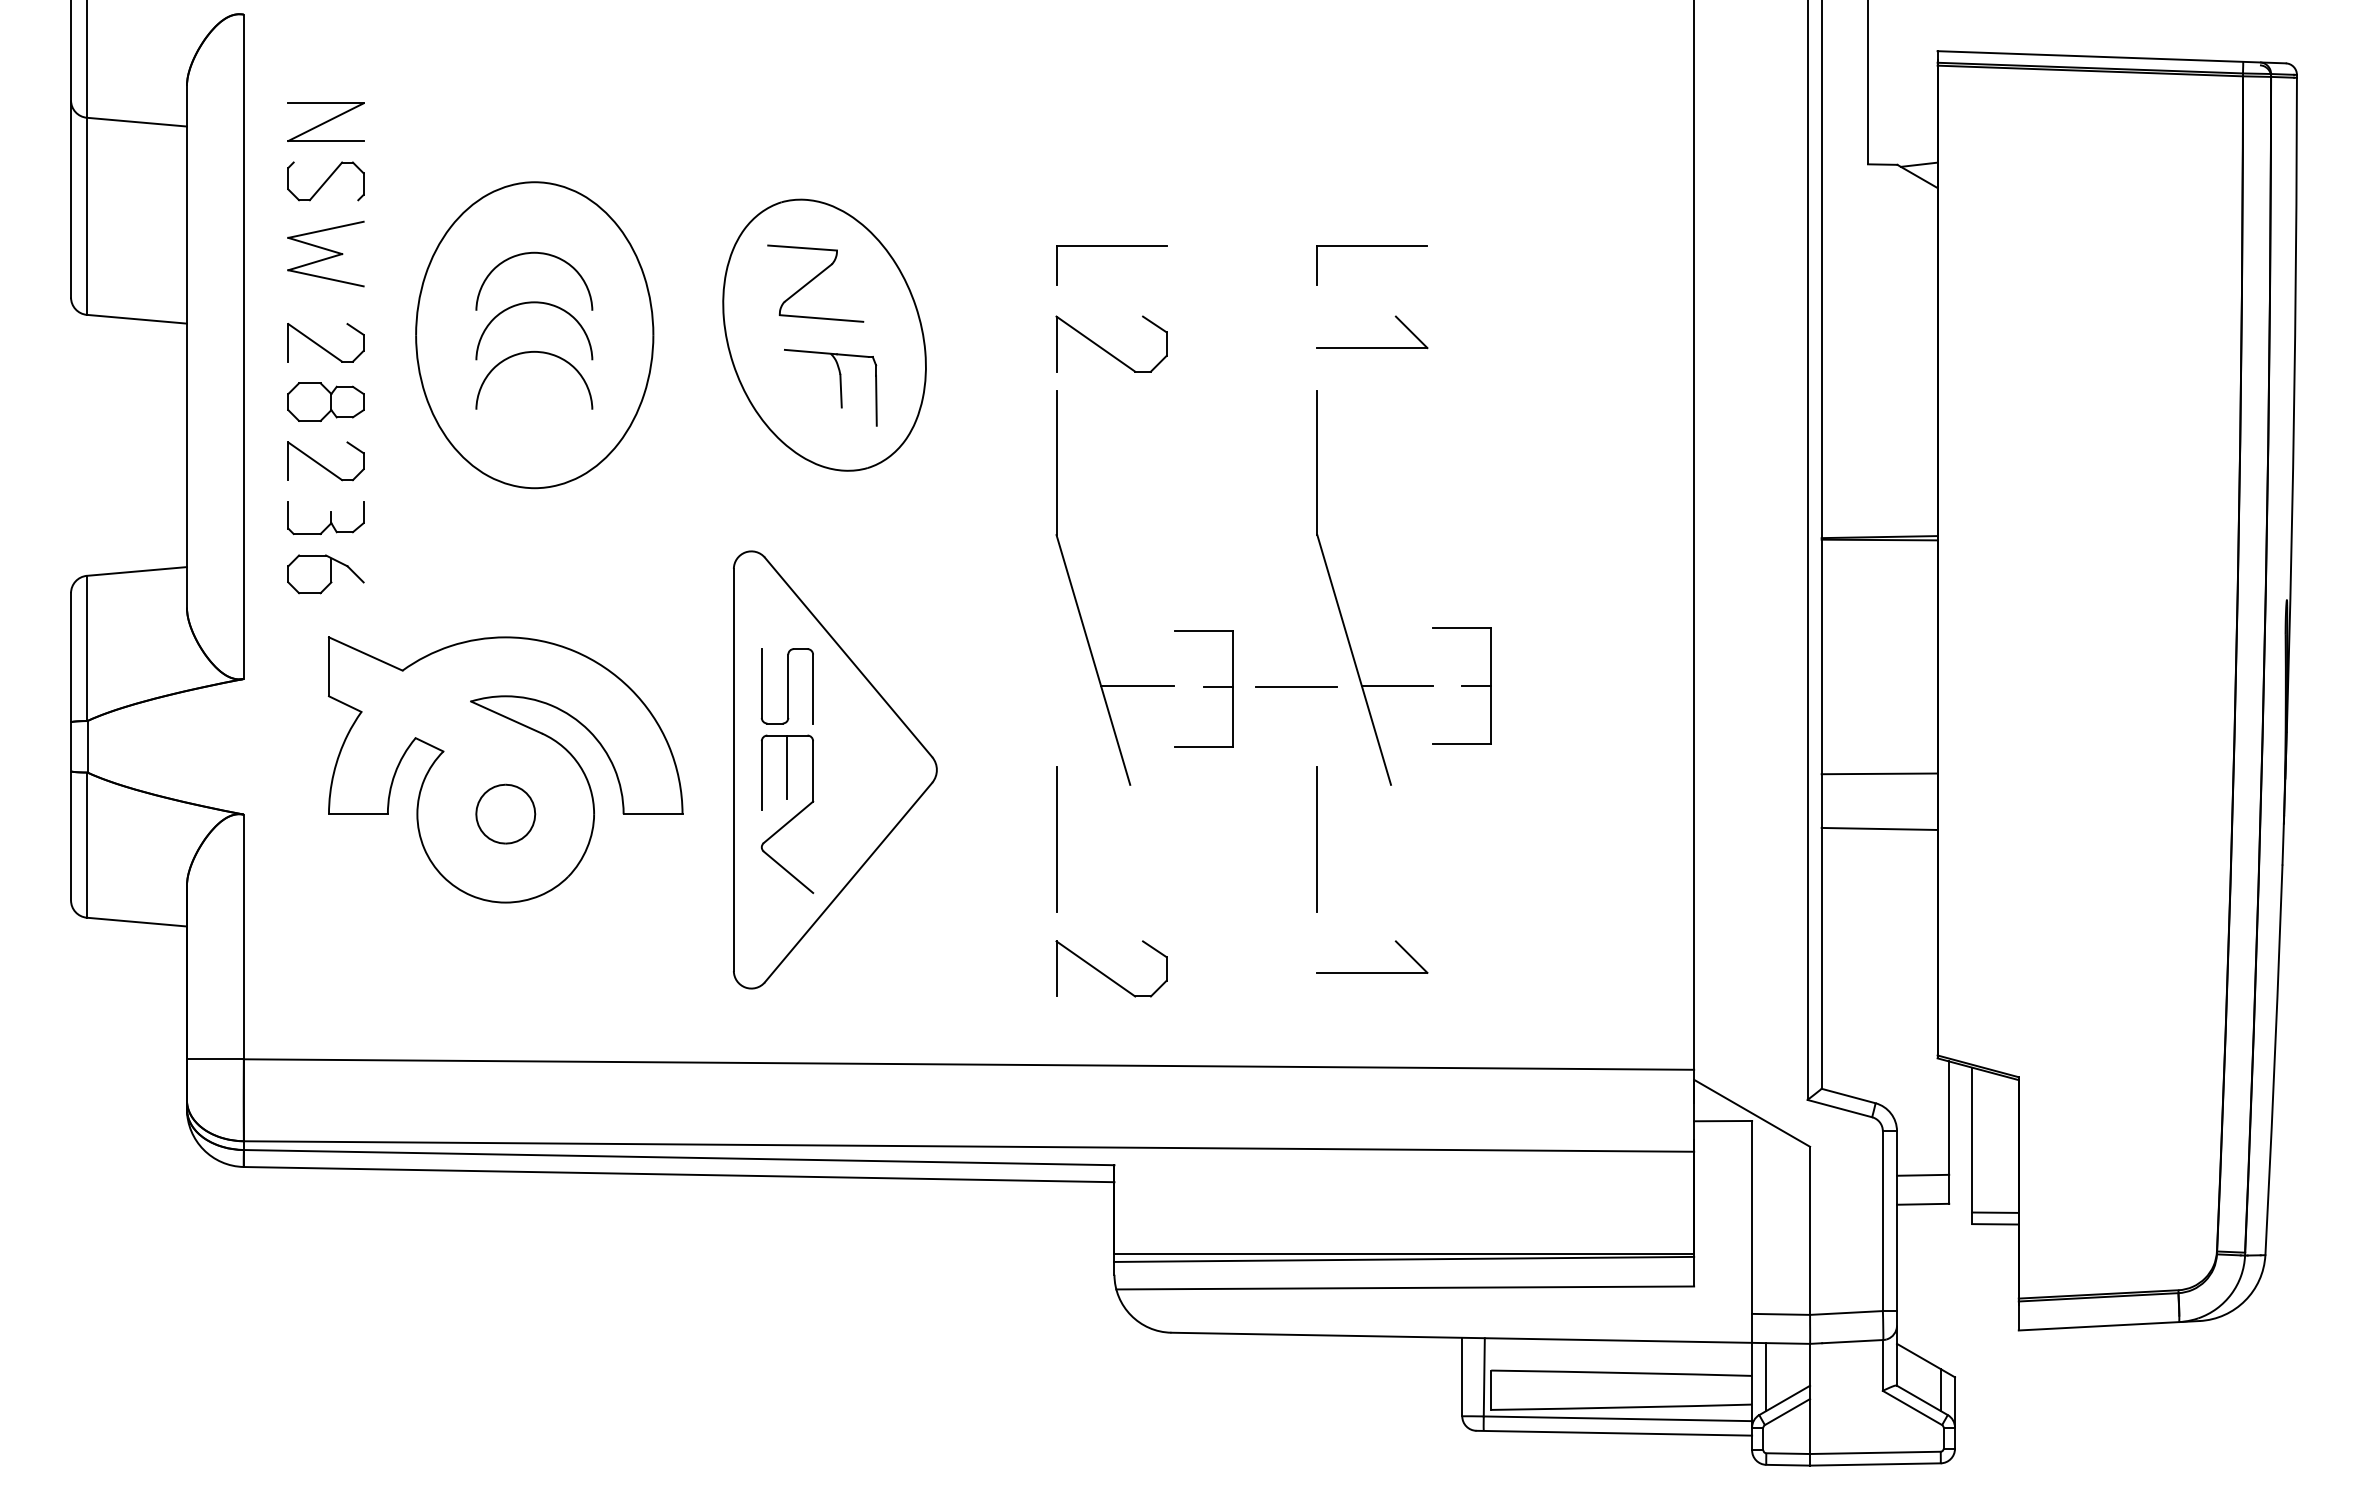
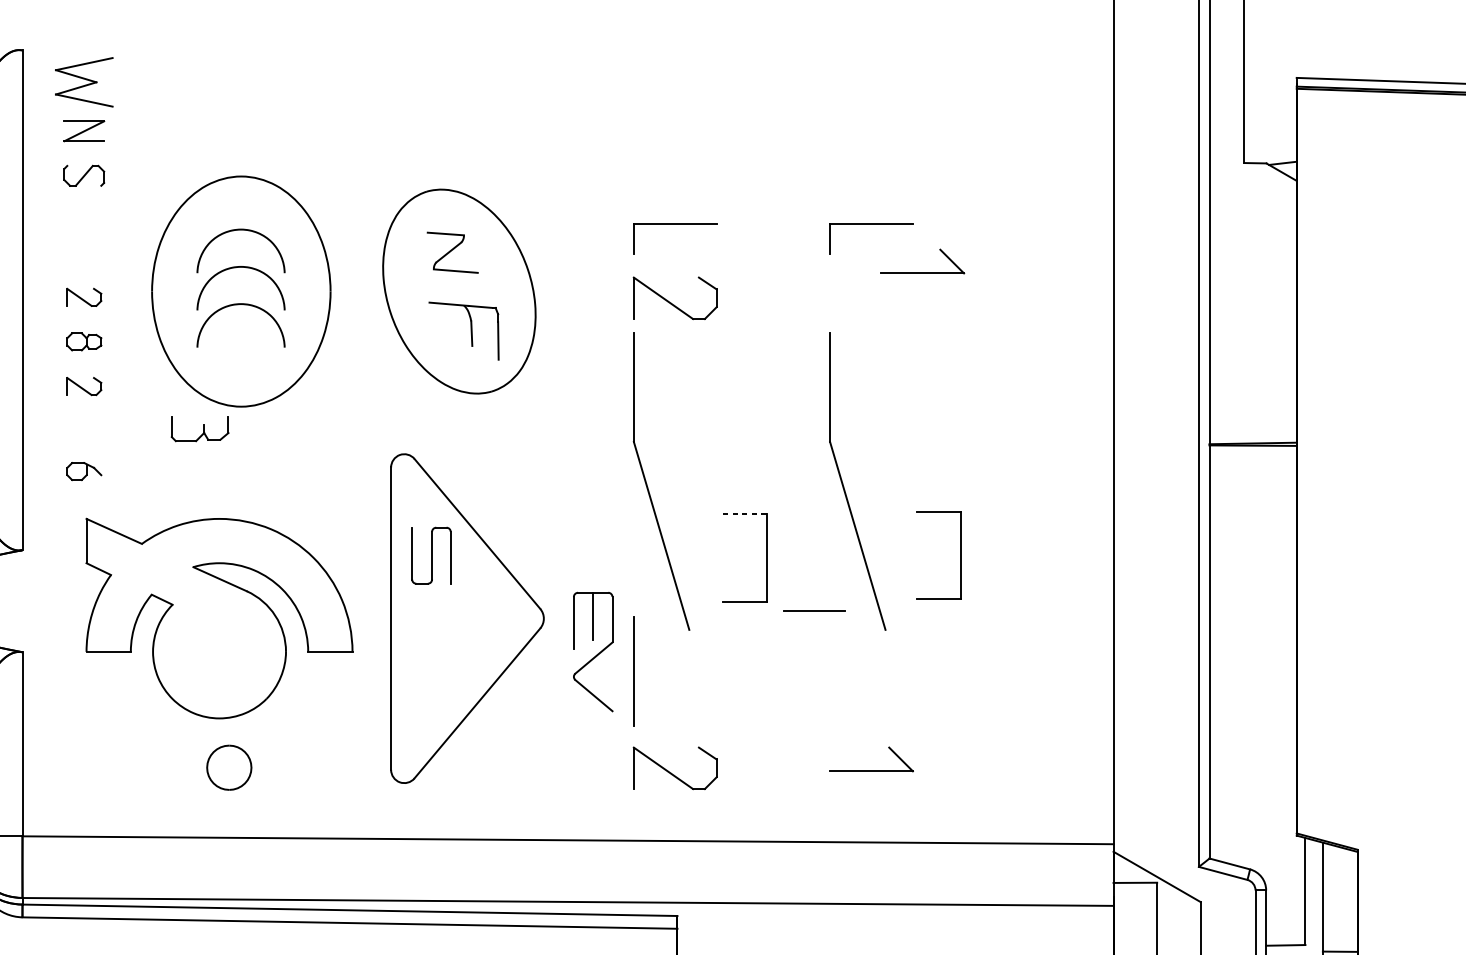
part: (325, 121) -> (83, 130), size x0.7
part: (325, 181) -> (83, 175), size x0.7
part: (325, 253) -> (83, 81), moved
part: (815, 283) -> (452, 252), size x0.7
part: (325, 342) -> (83, 297), size x0.6
part: (1372, 347) -> (922, 273), moved
part: (325, 401) -> (83, 341), size x0.6
part: (325, 461) -> (83, 386), size x0.6
part: (325, 518) -> (199, 429), moved
part: (325, 574) -> (83, 471), size x0.6
line: (1204, 631) -> (745, 514), solid -> dashed
line: (1137, 686) -> (694, 555), removed
line: (1296, 686) -> (814, 610), moved
line: (1397, 686) -> (890, 555), removed
line: (1476, 686) -> (949, 555), removed
line: (1218, 687) -> (755, 556), removed
line: (1879, 773) -> (1252, 621), removed
part: (505, 813) -> (229, 767), moved
part: (792, 817) -> (596, 654), moved
line: (1879, 828) -> (1252, 662), removed
line: (1317, 839) -> (830, 670), removed
line: (1923, 1174) -> (1286, 922), removed

